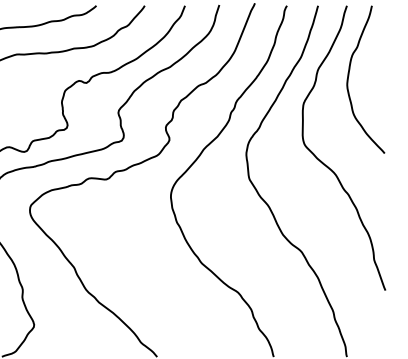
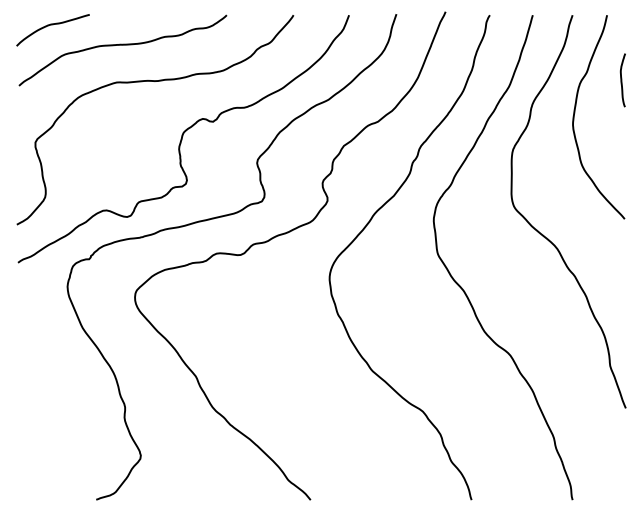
curve: (383, 53) -> (622, 80), added

